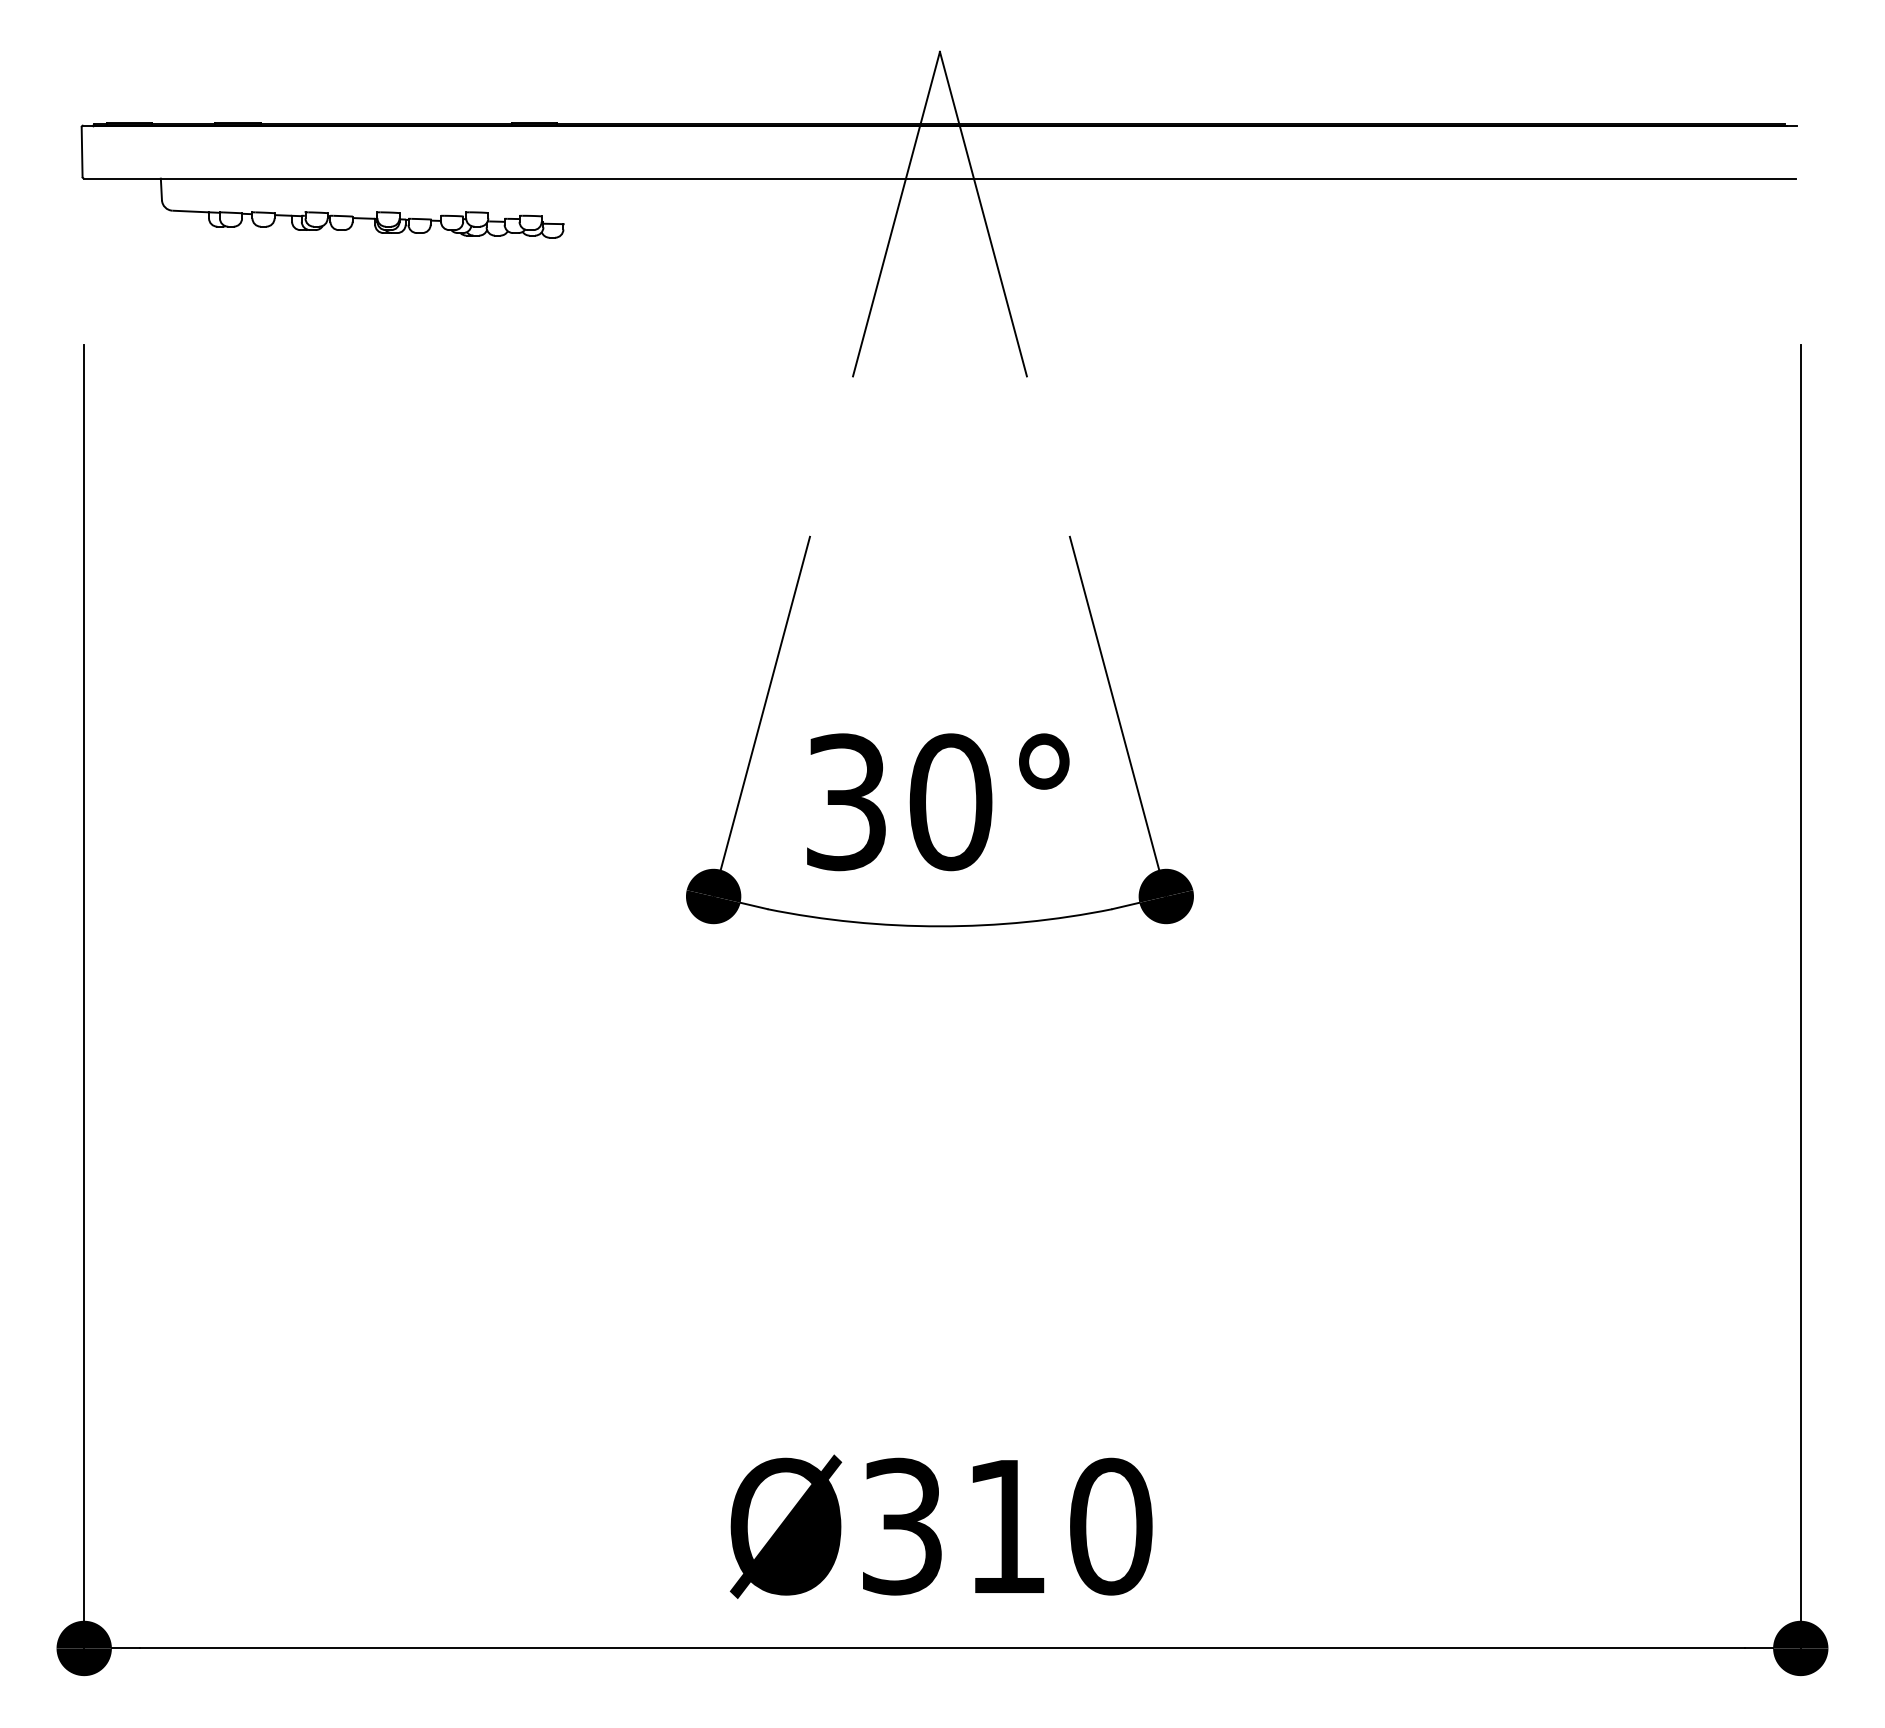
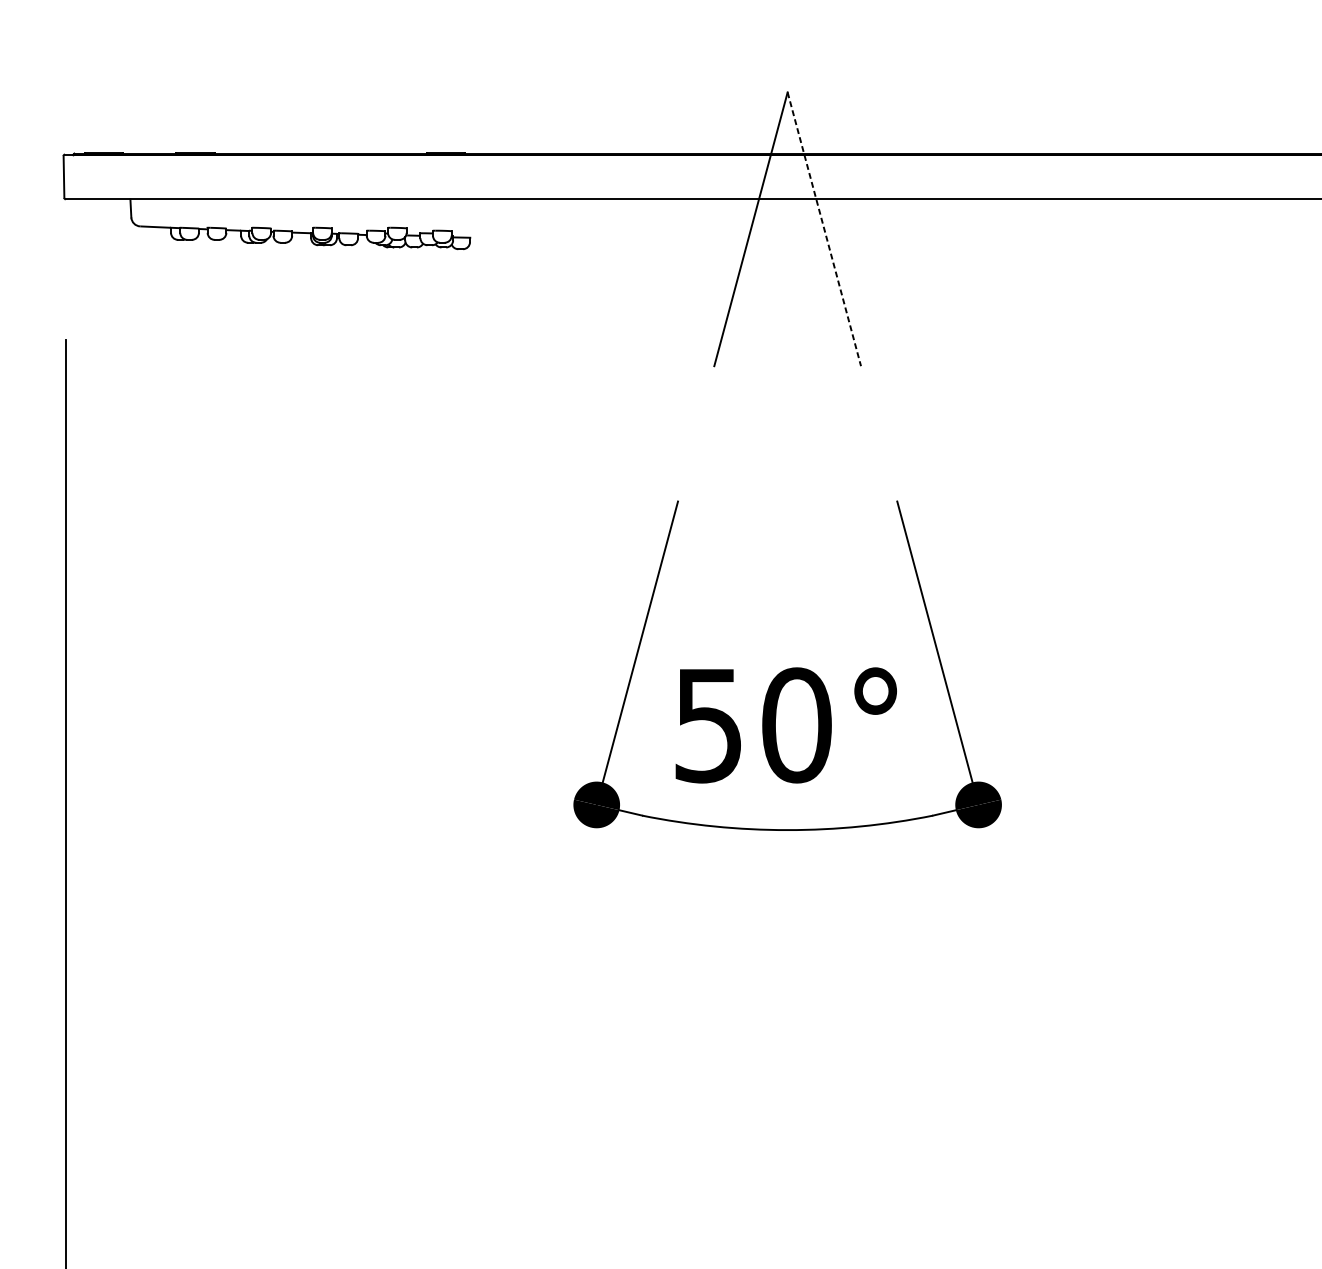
line: (983, 214) -> (824, 229), solid -> dashed
text: (846, 801) -> (708, 724), 30° -> 50°

